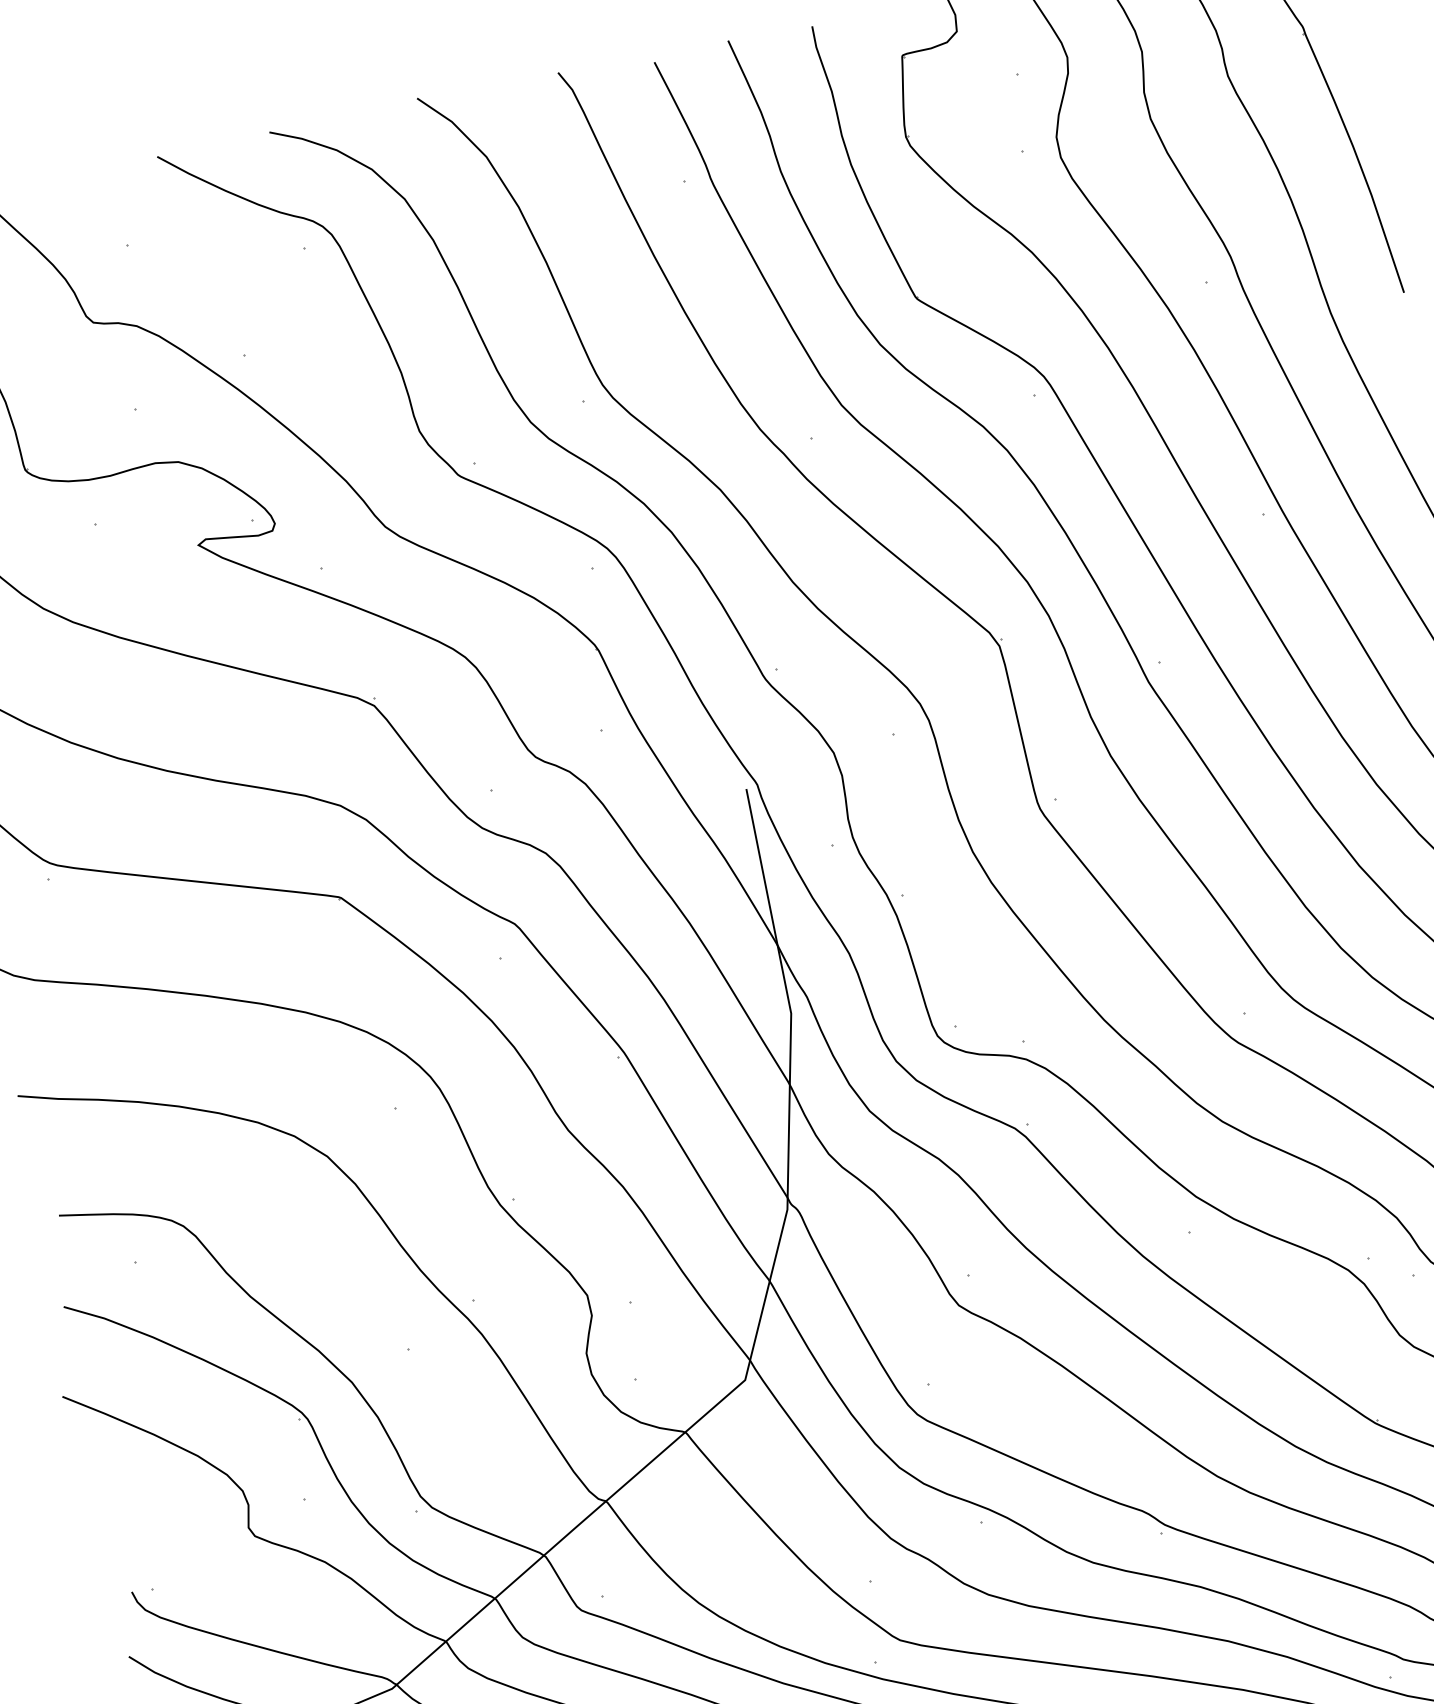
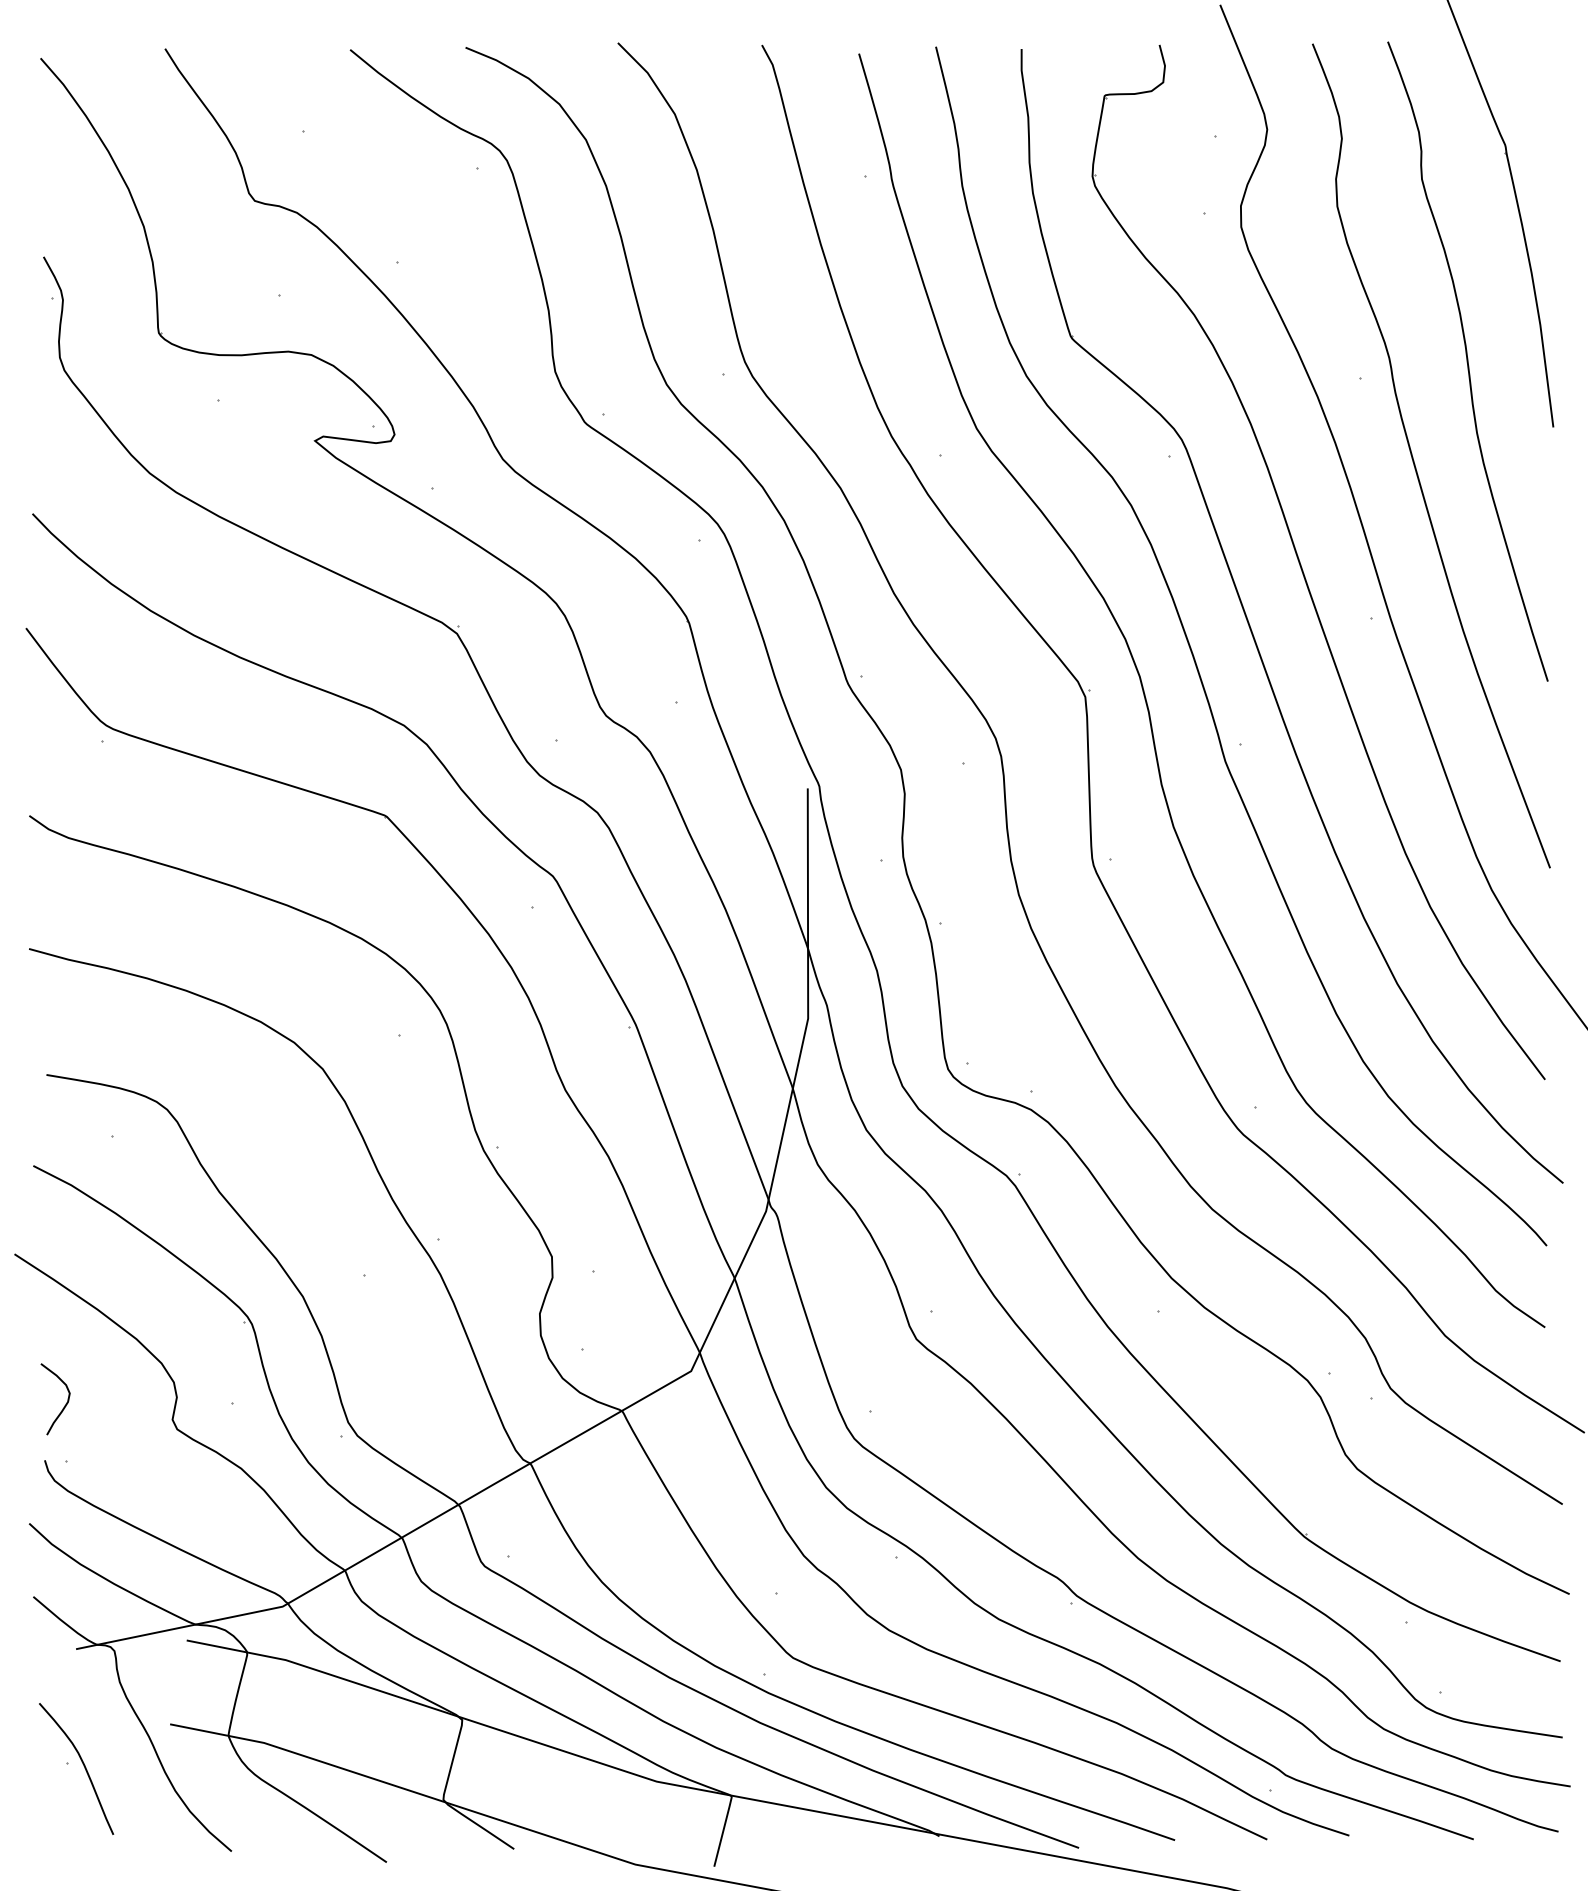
curve: (140, 1534) -> (64, 1405), added

